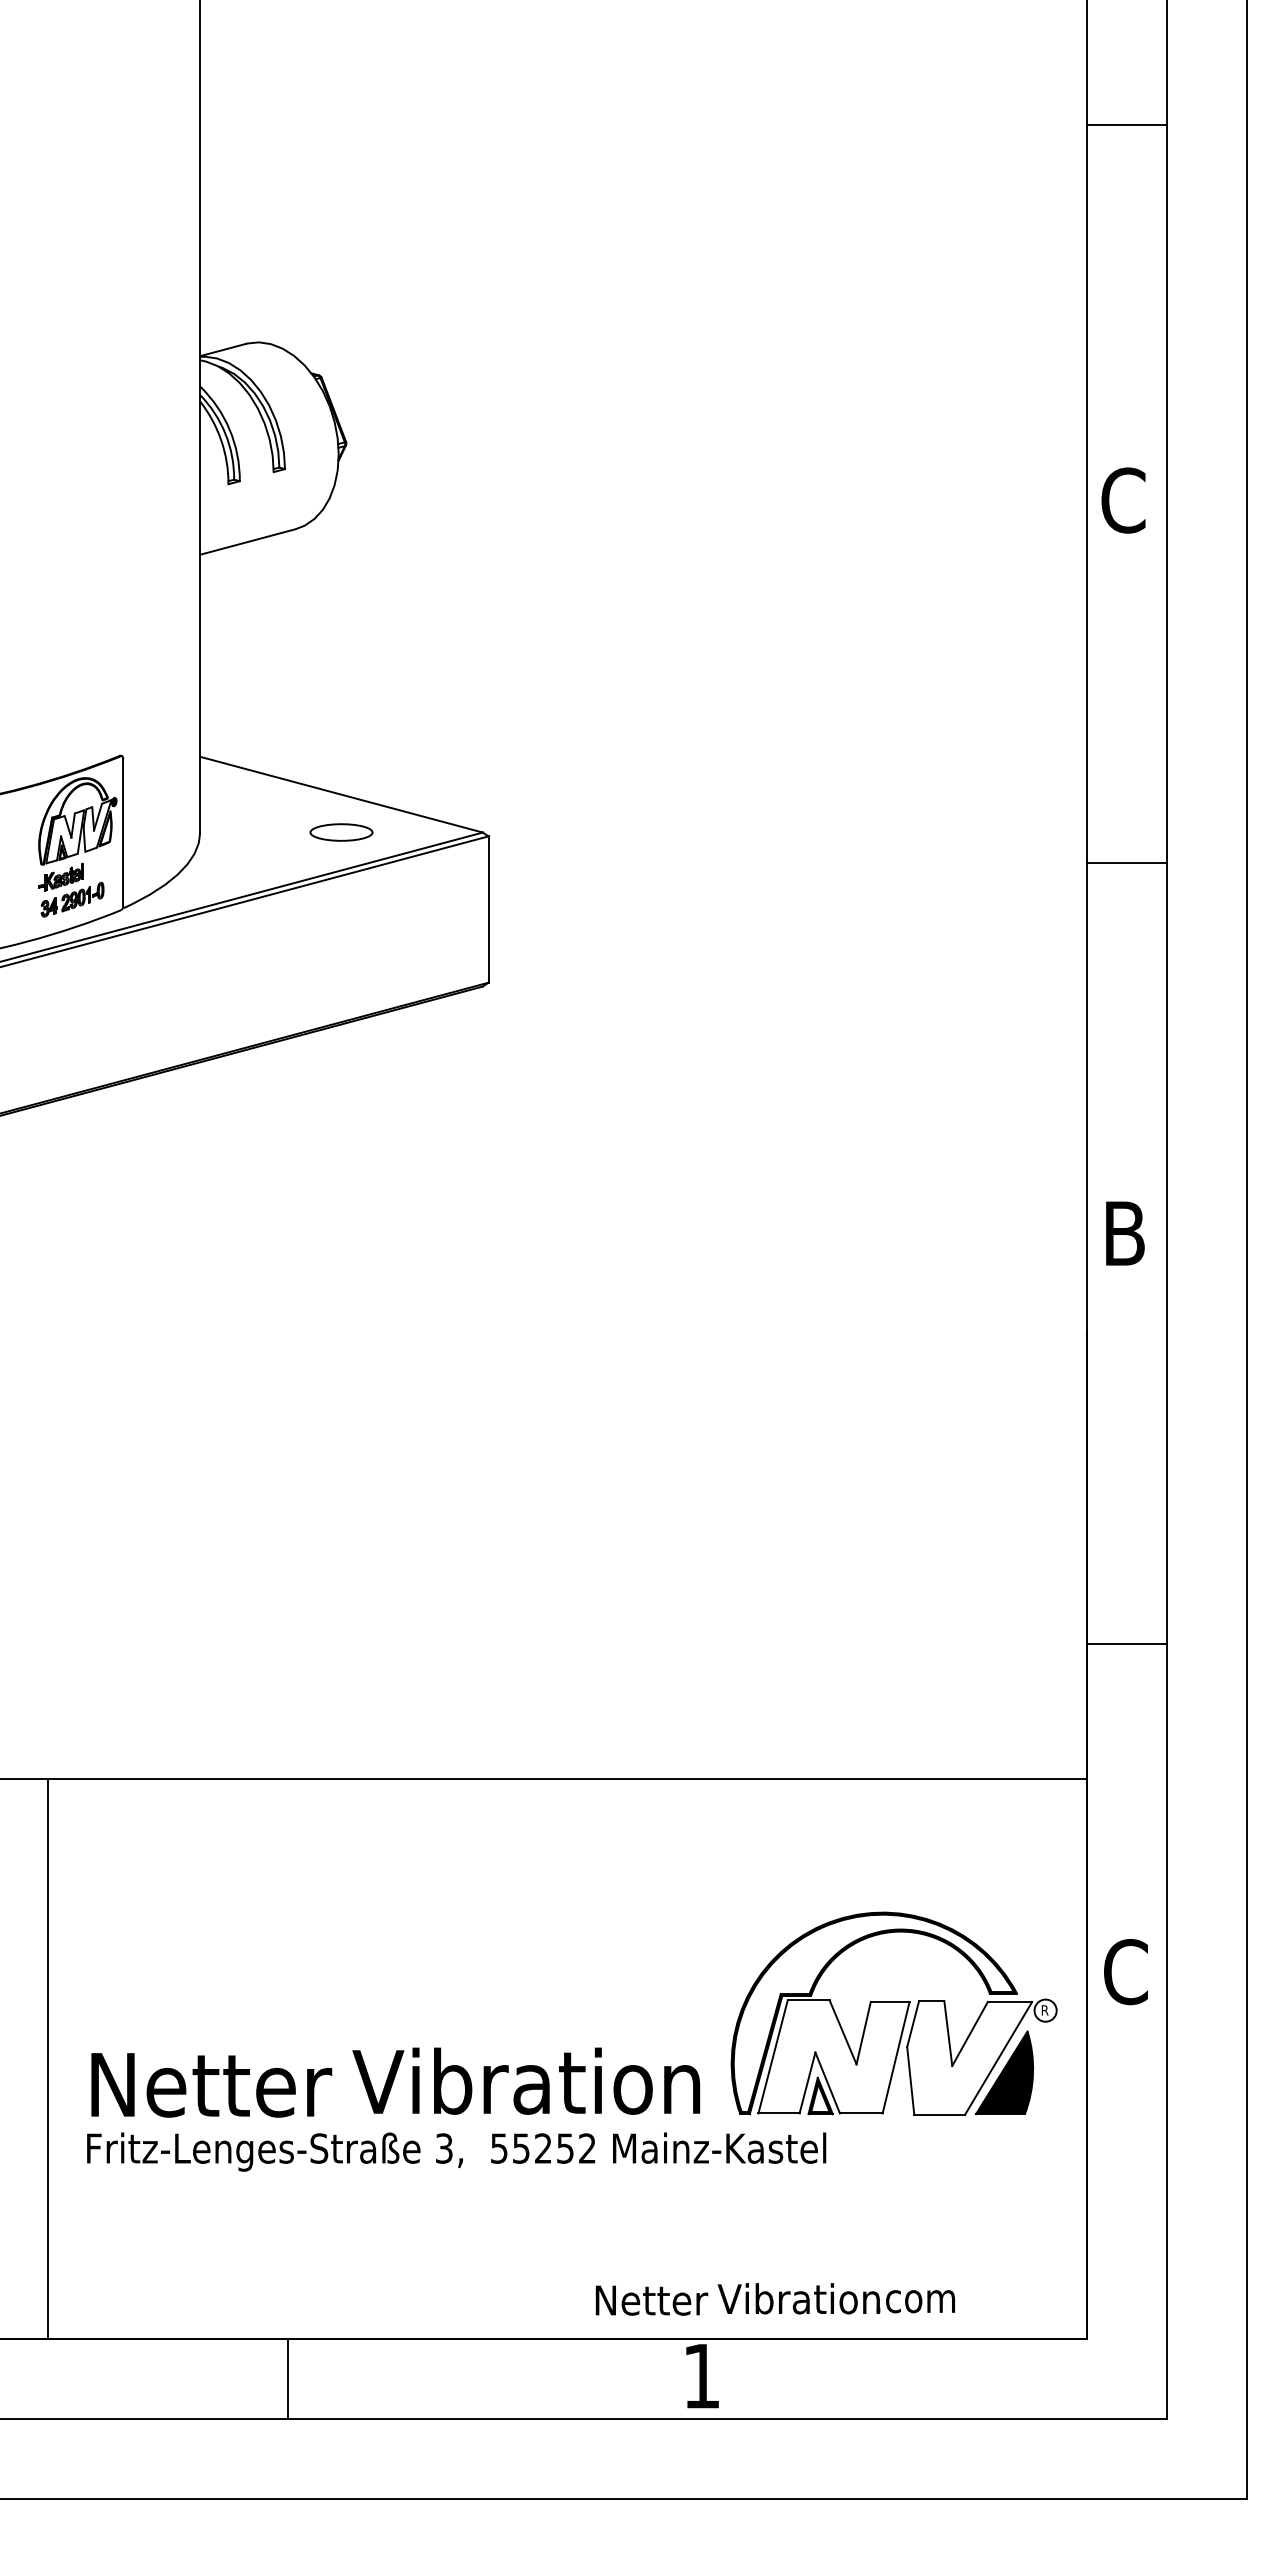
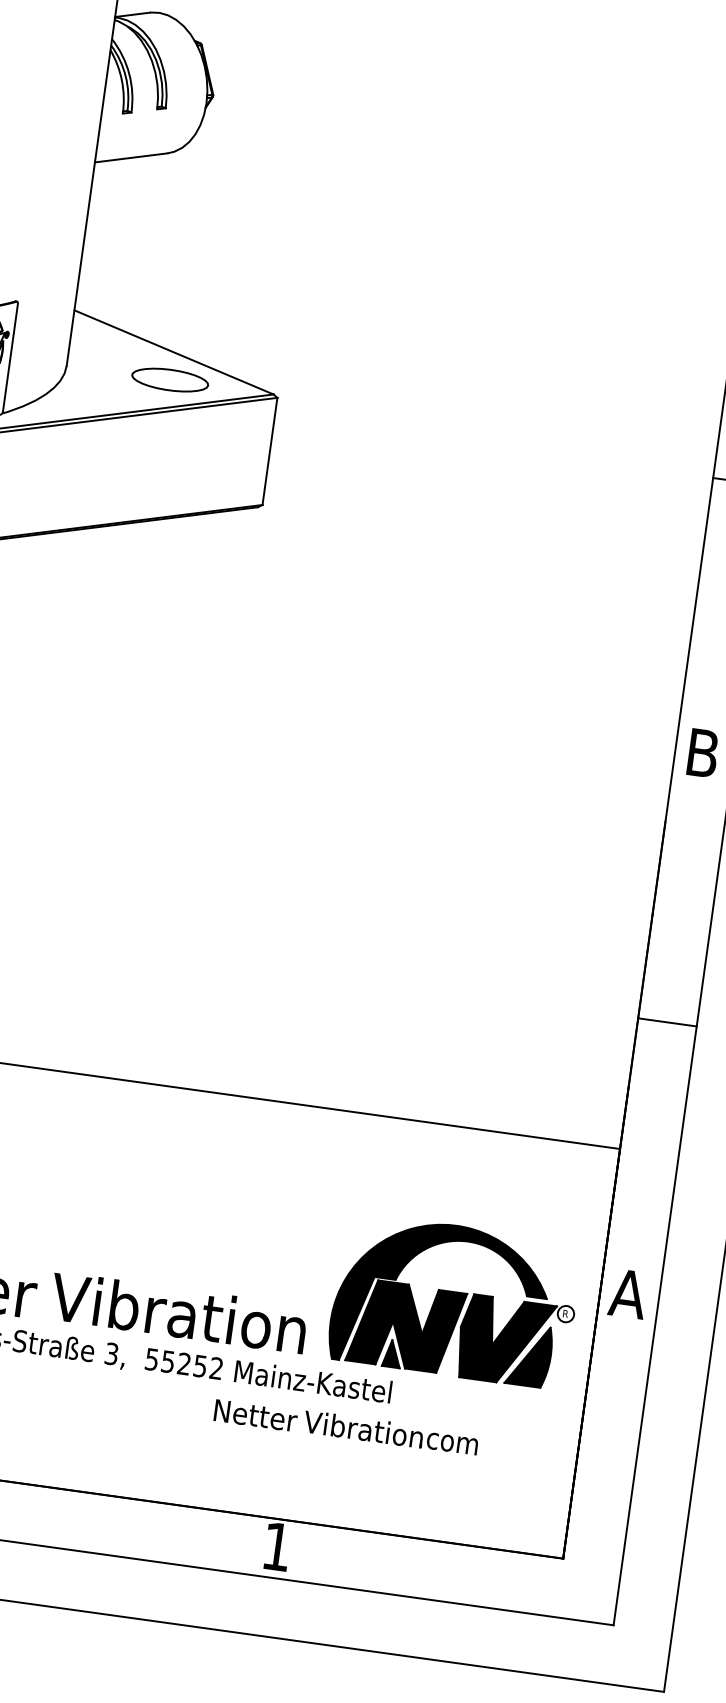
part: (341, 832) -> (170, 380), size x1.67
line: (1127, 1643) -> (667, 1022), moved
text: (1125, 1972) -> (628, 1294), C -> A
fill: (873, 2013) -> (439, 1298), added
fill: (833, 2056) -> (406, 1326), added
fill: (969, 2058) -> (505, 1341), added
fill: (820, 2098) -> (392, 1355), added
text: (774, 2299) -> (345, 1427), moved

